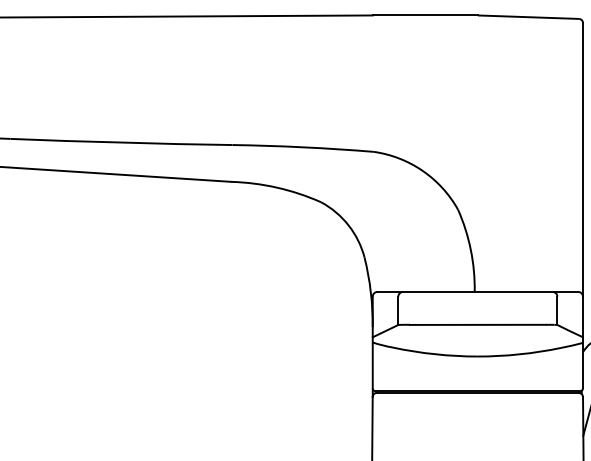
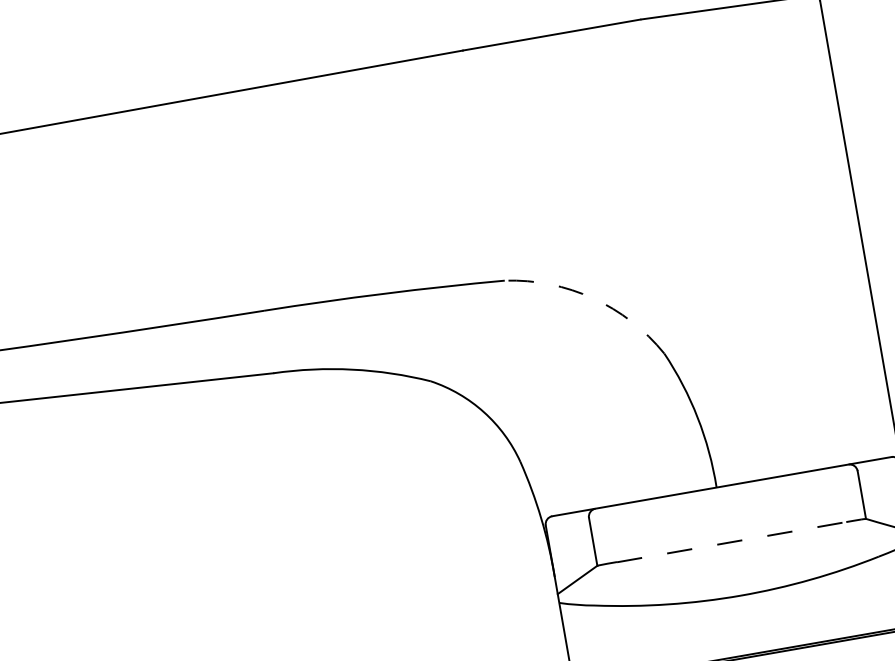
arc: (422, 170) -> (592, 297), solid -> dashed
line: (477, 324) -> (730, 541), solid -> dashed

